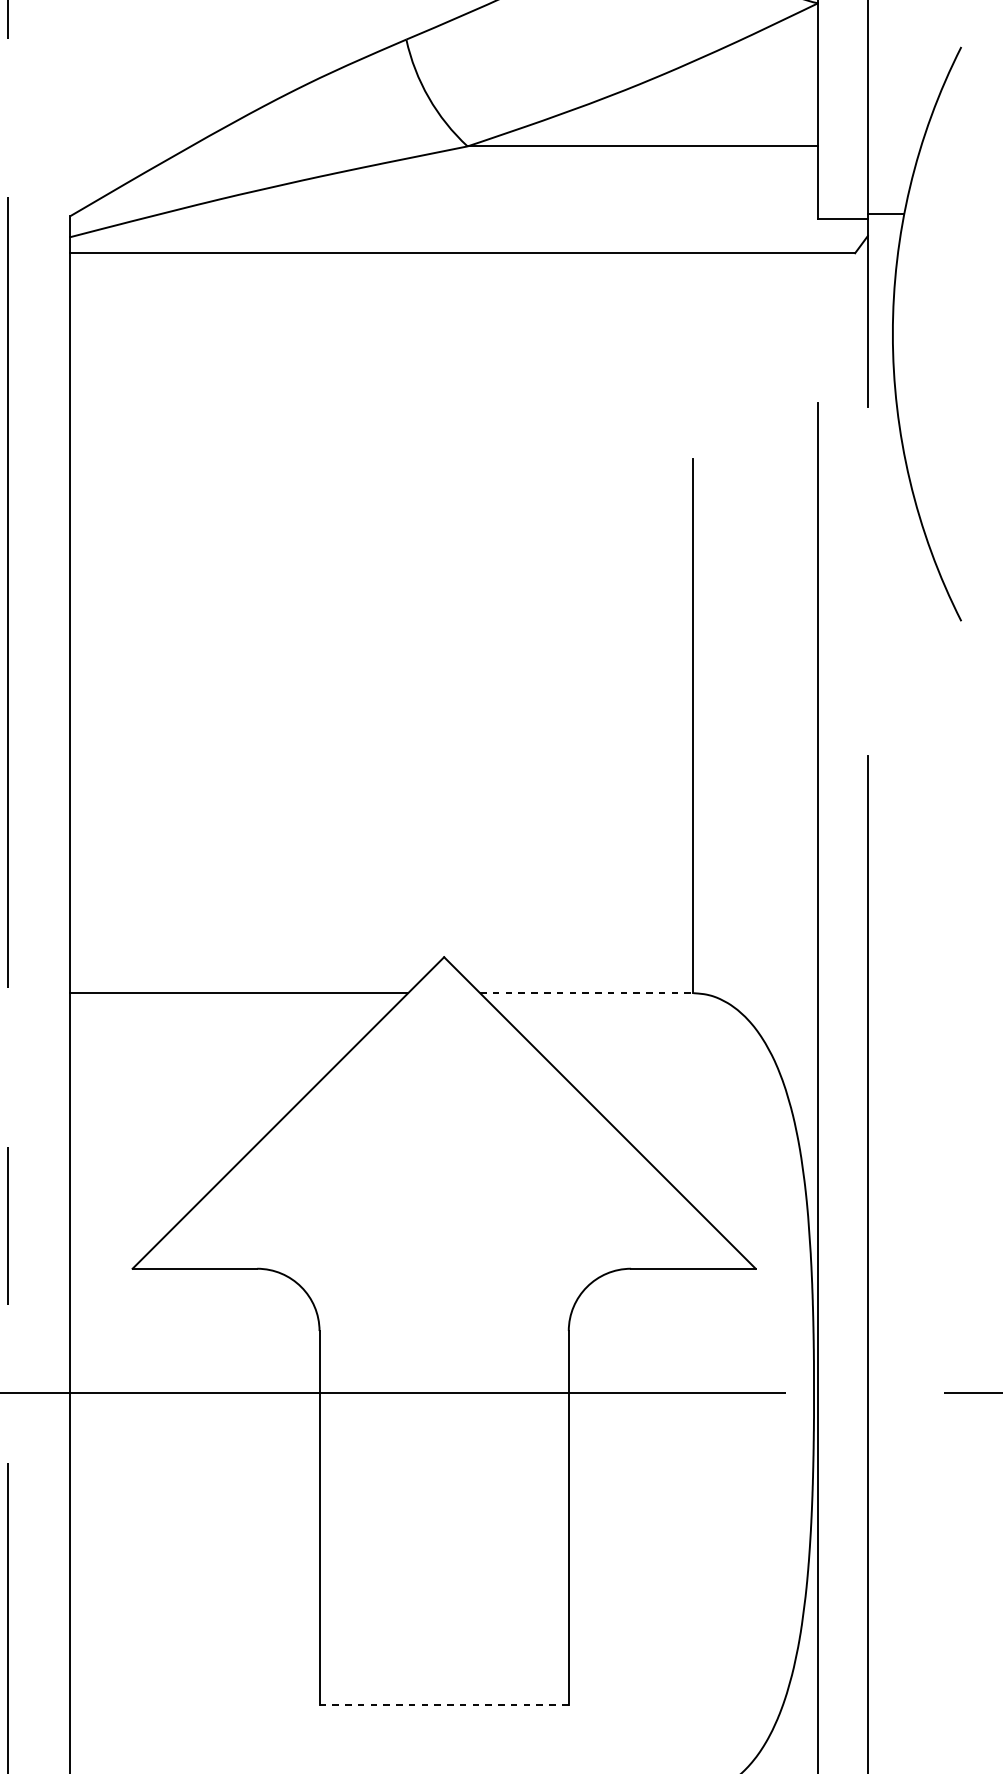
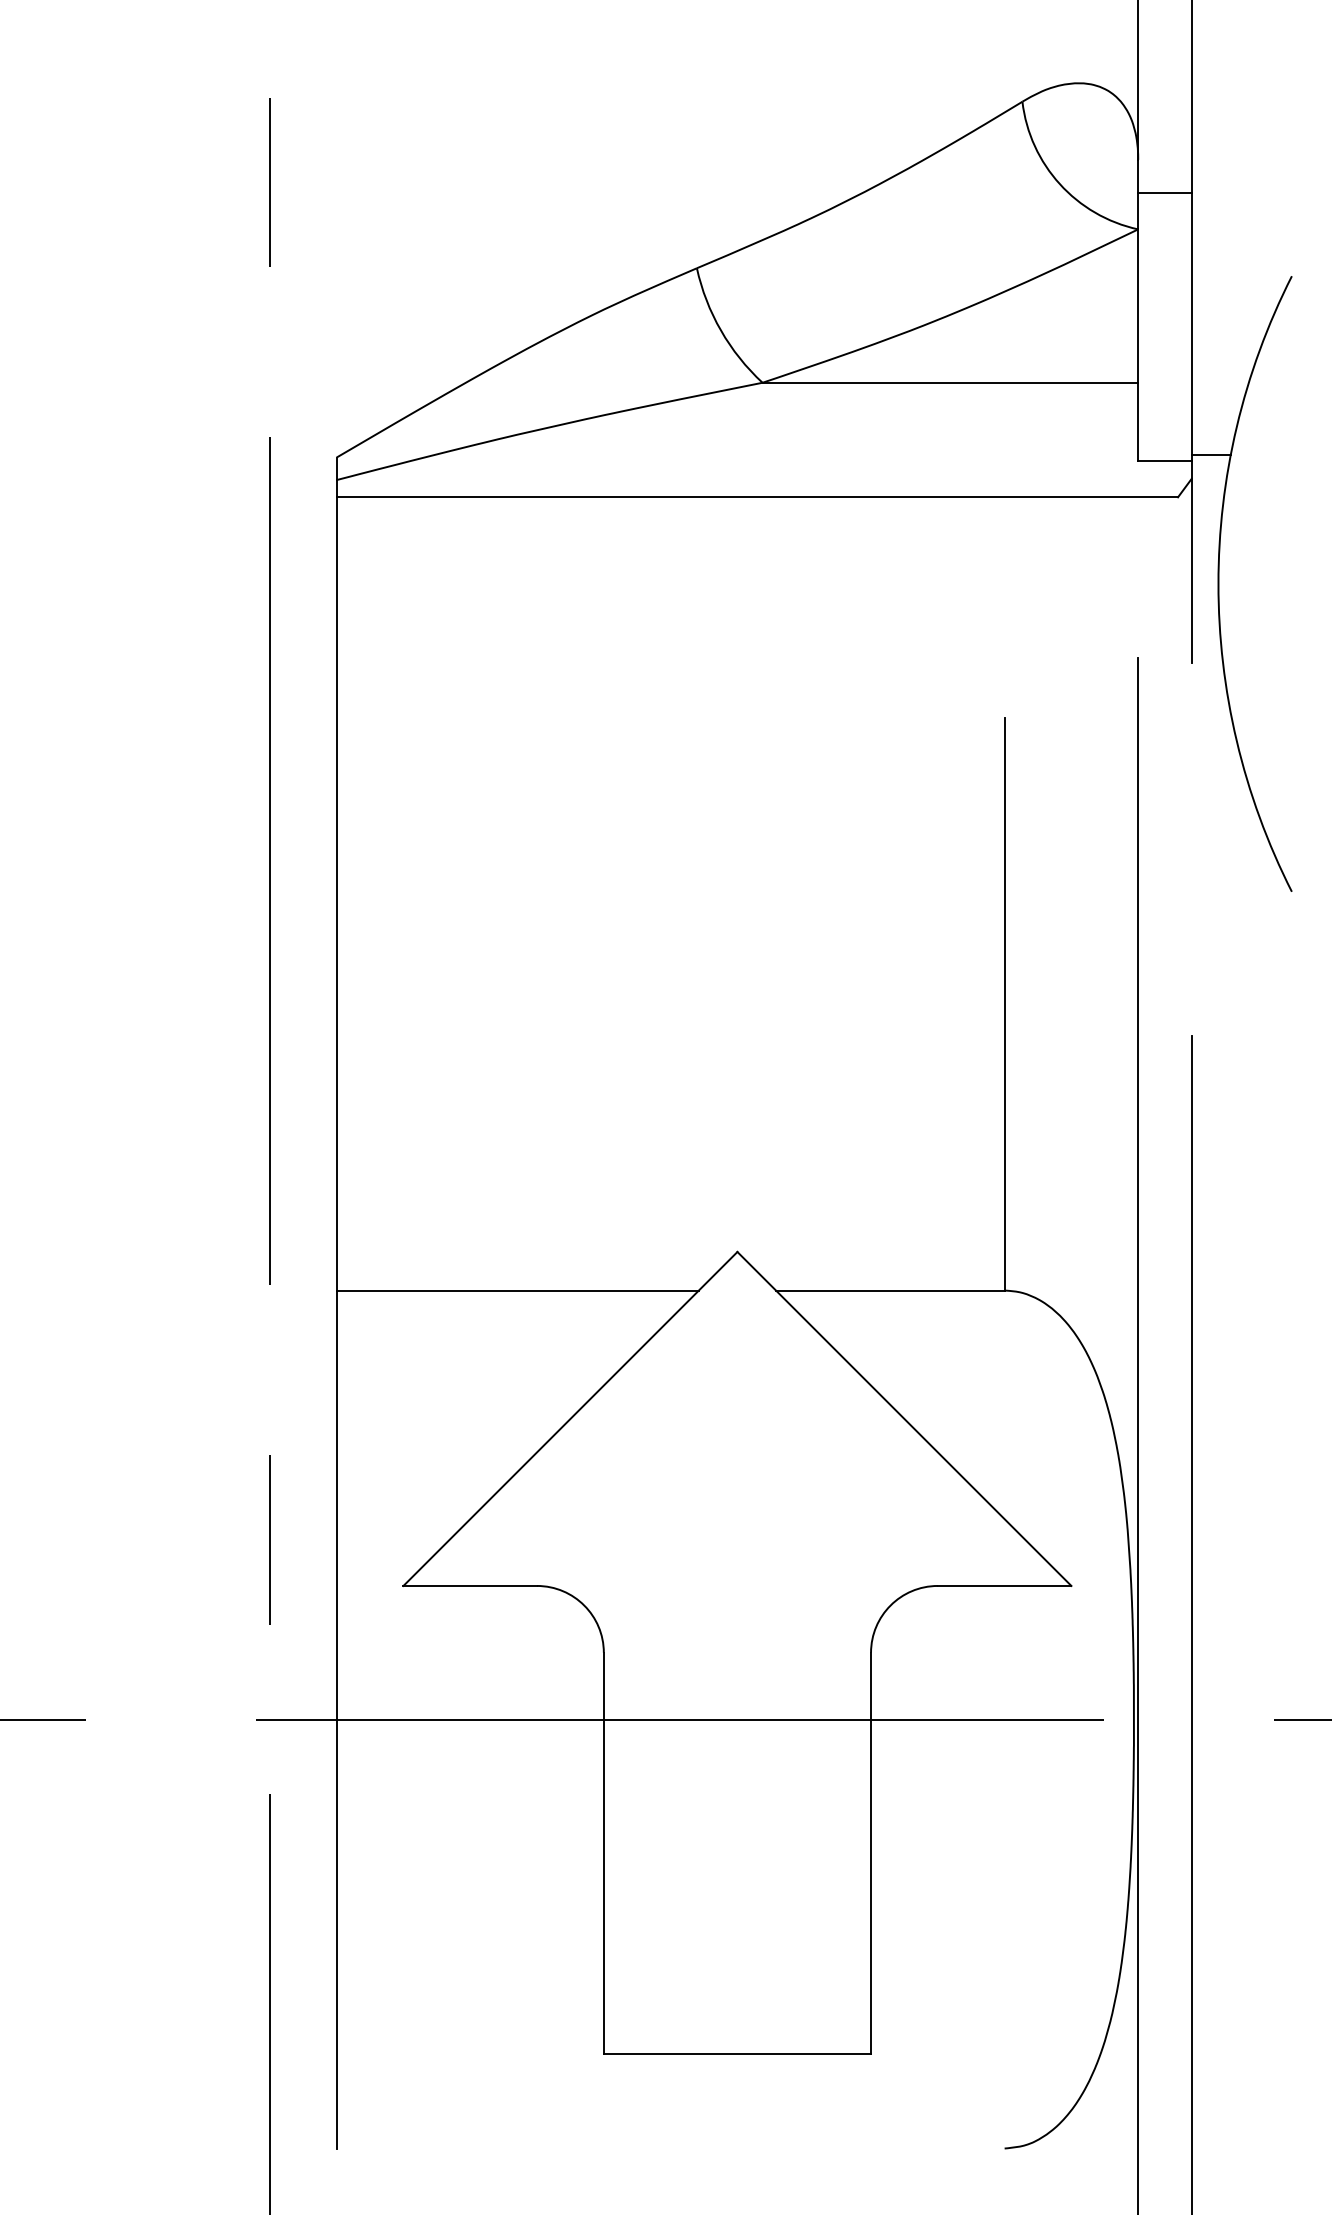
line: (586, 993) -> (890, 1290), dashed -> solid
line: (444, 1704) -> (737, 2053), dashed -> solid

